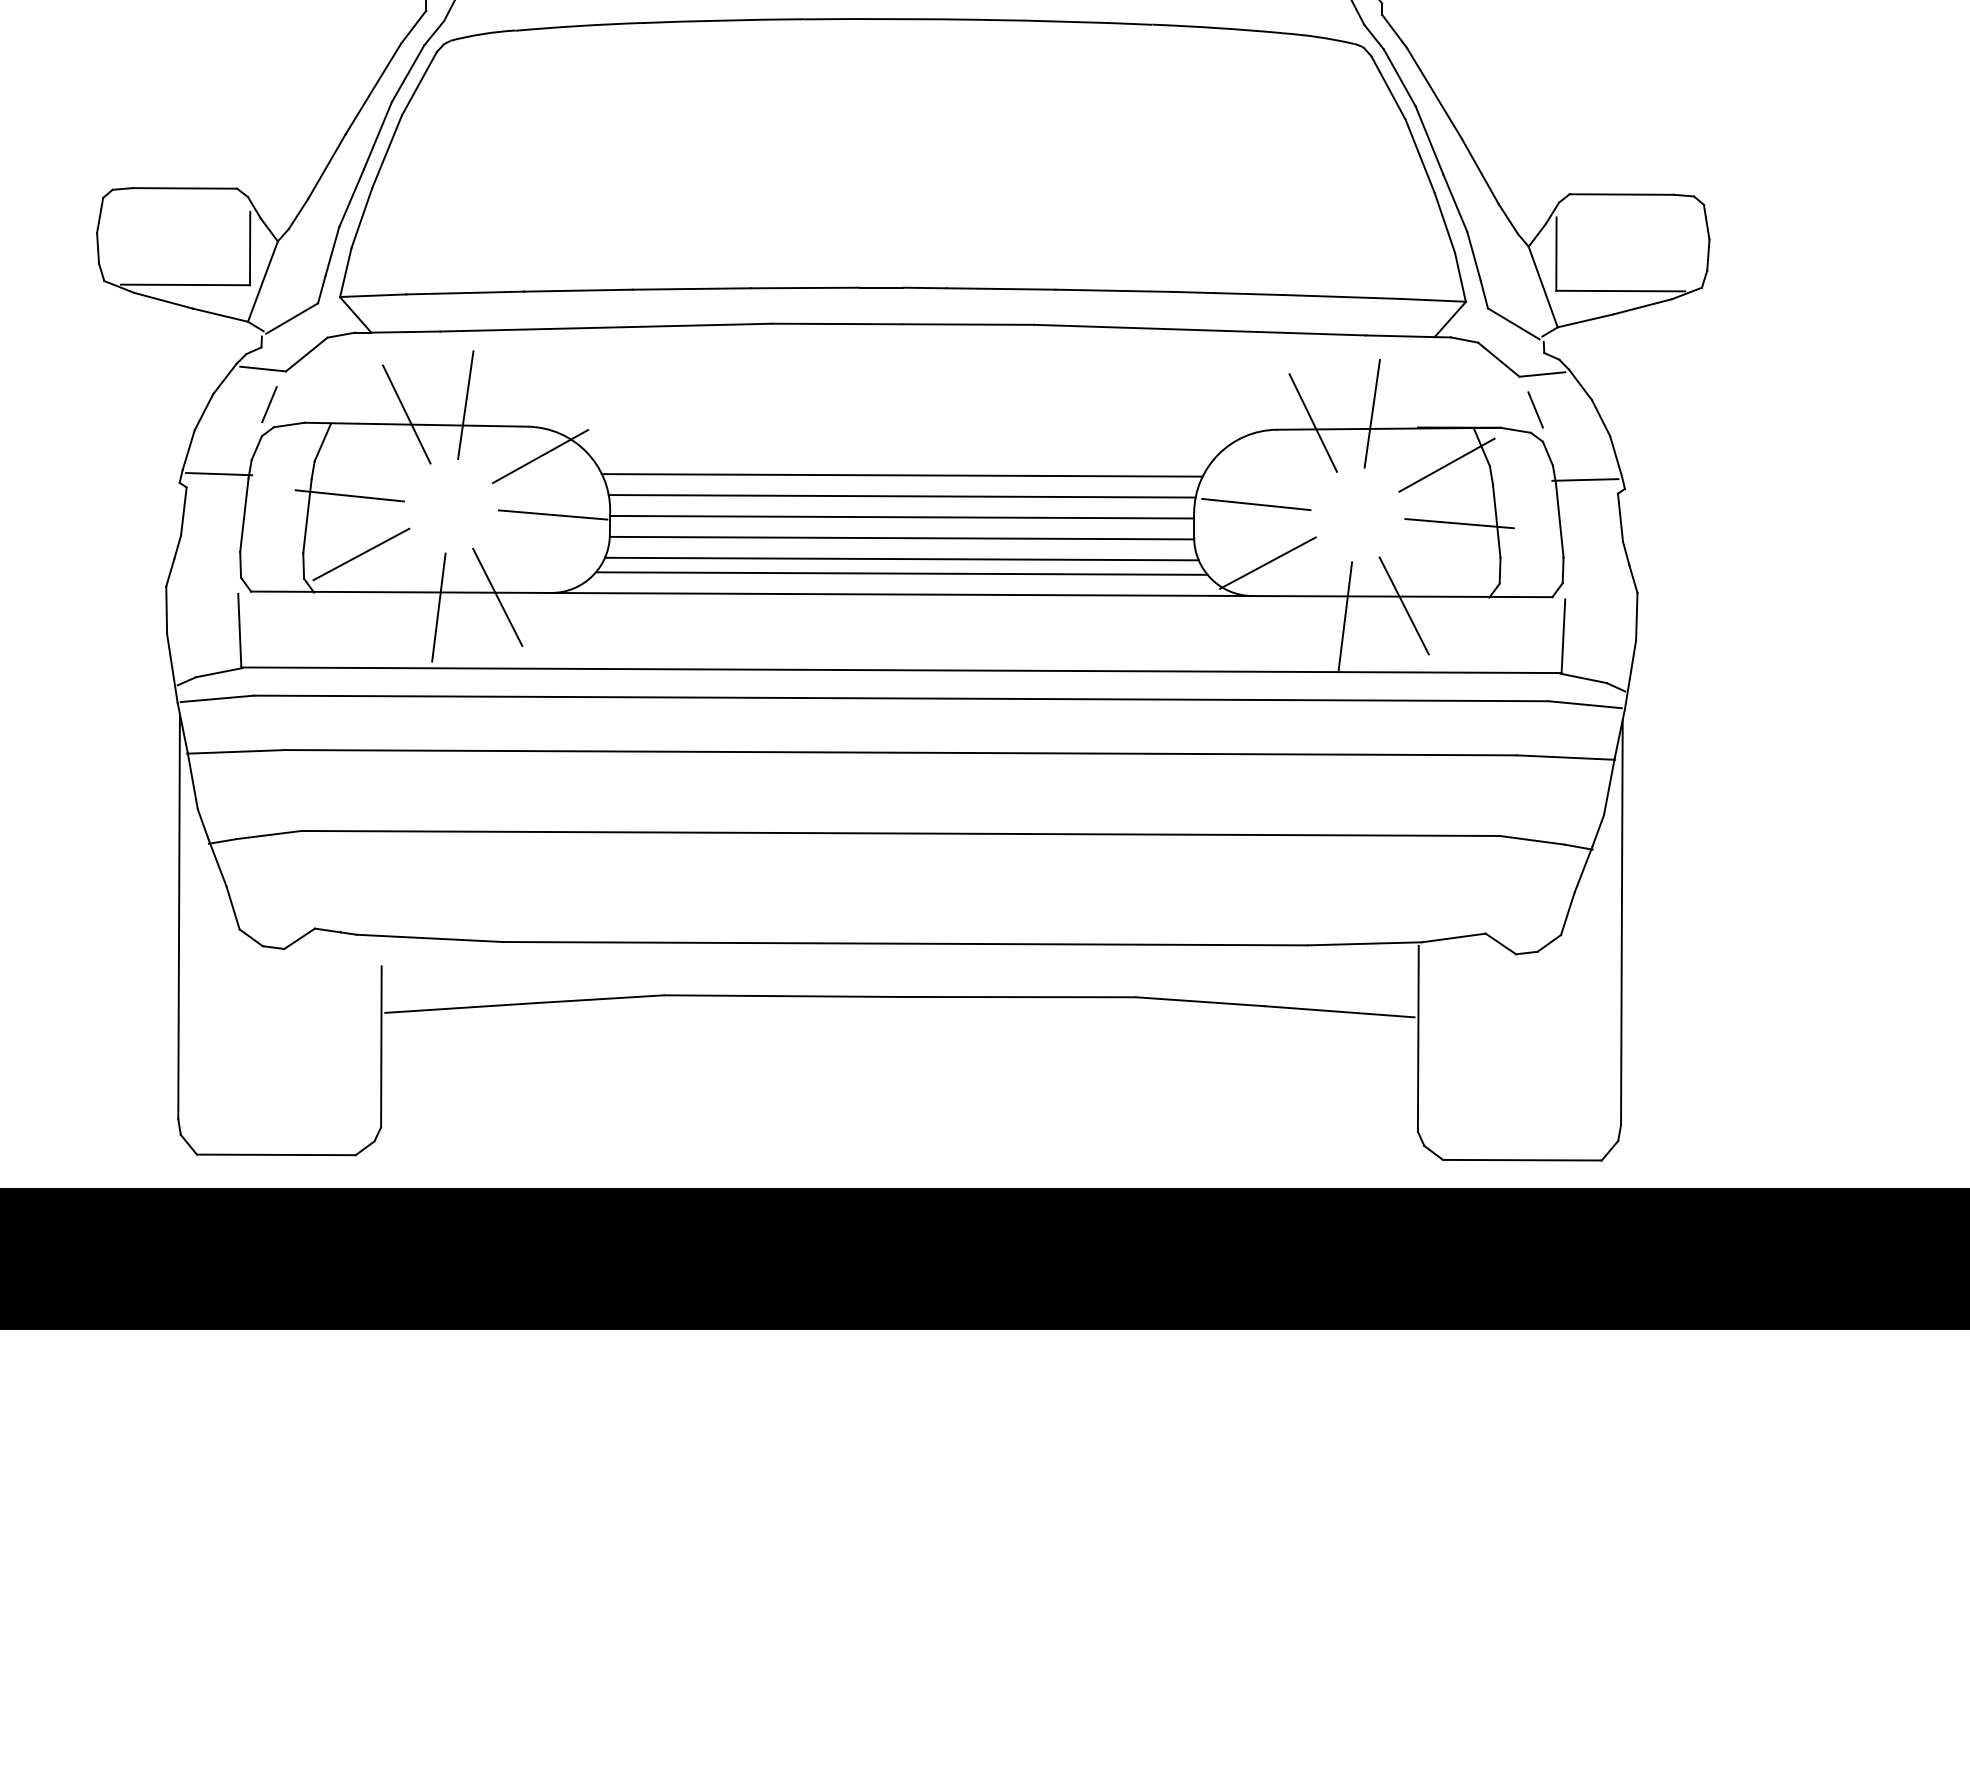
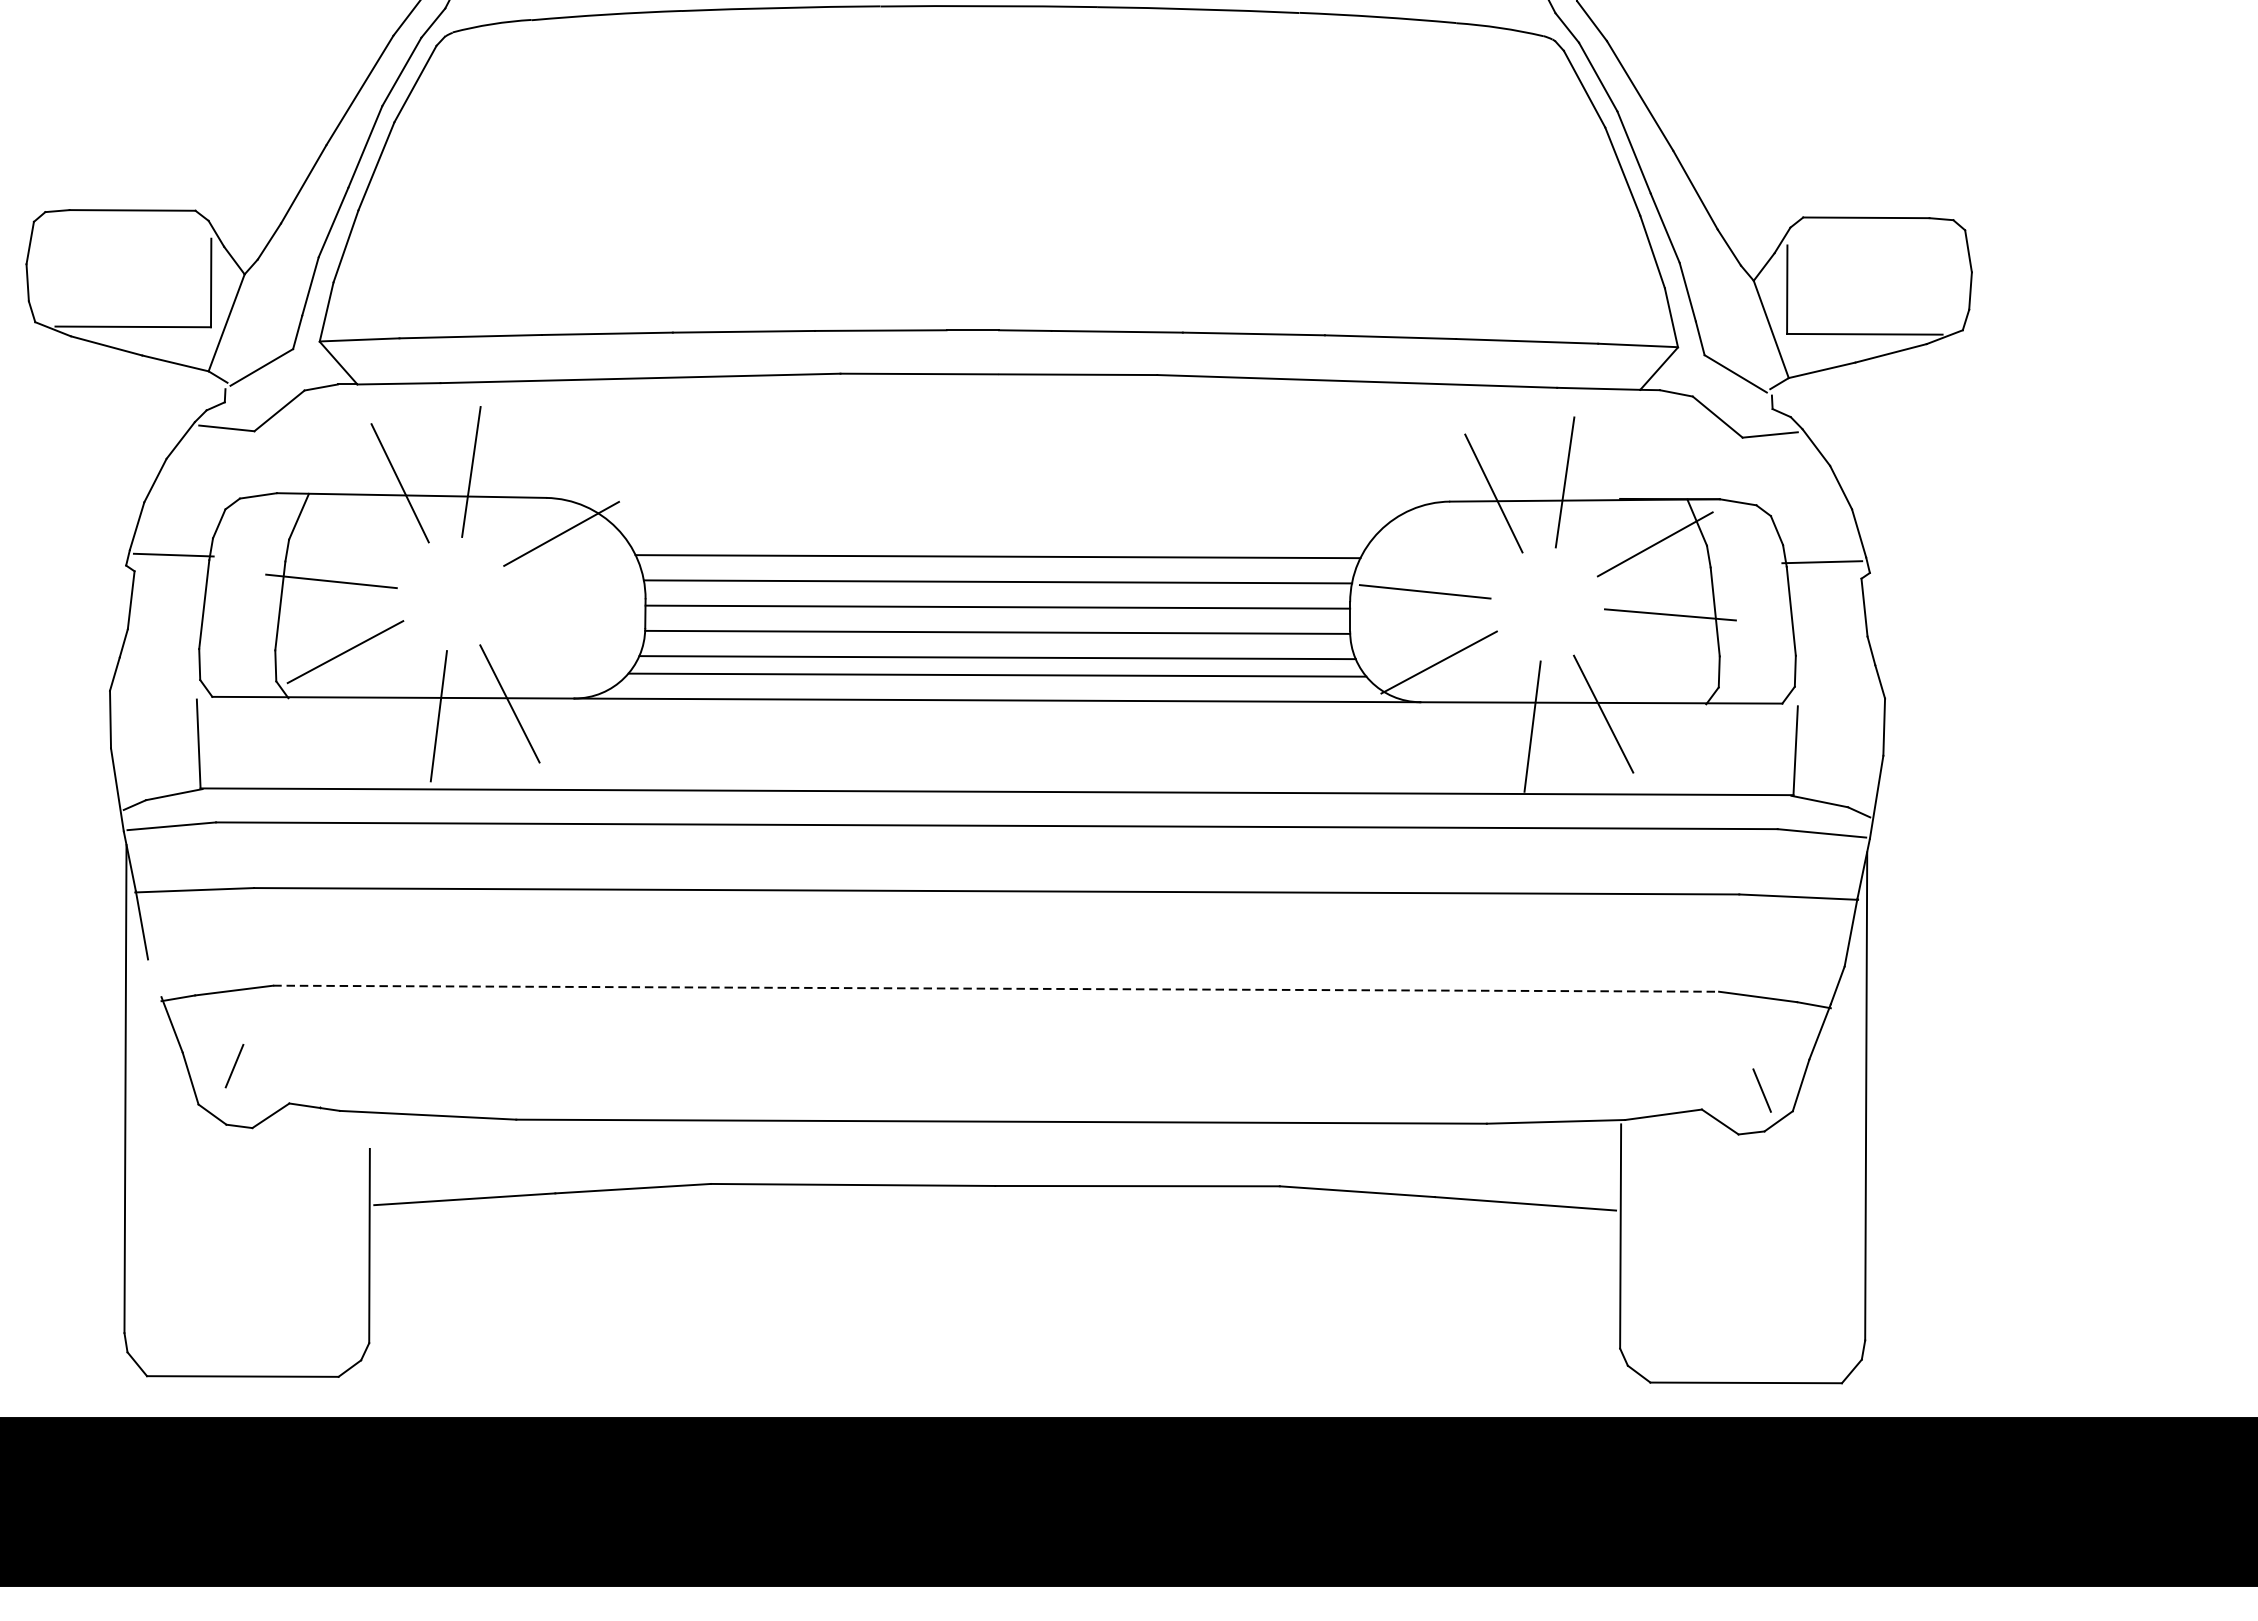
line: (269, 404) -> (234, 1065), moved
line: (1535, 409) -> (1761, 1090), moved
line: (552, 514) -> (576, 603), removed
line: (202, 824) -> (153, 977), removed
line: (901, 833) -> (997, 988), solid -> dashed

